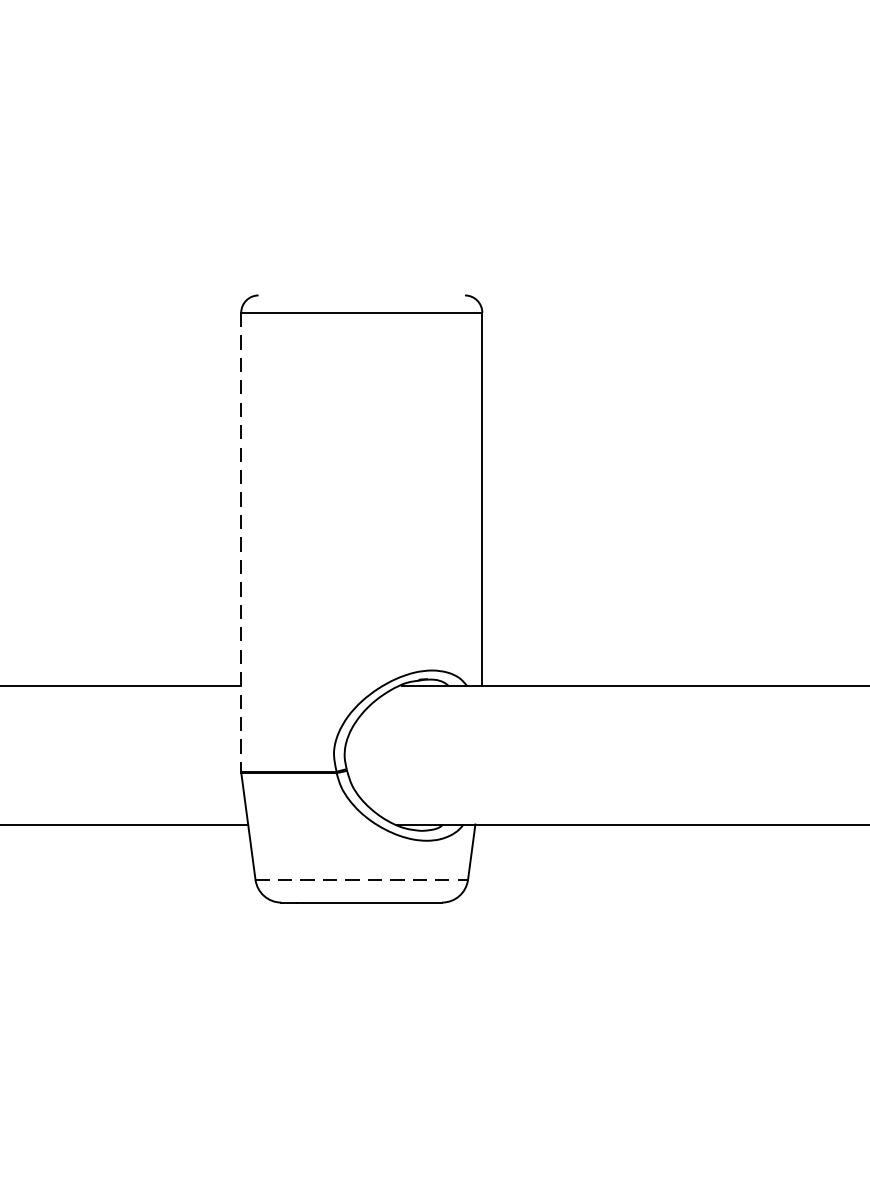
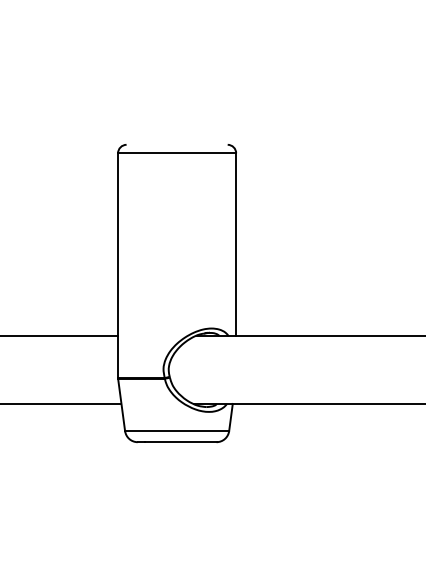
line: (242, 543) -> (118, 266), dashed -> solid
line: (362, 880) -> (177, 431), dashed -> solid

